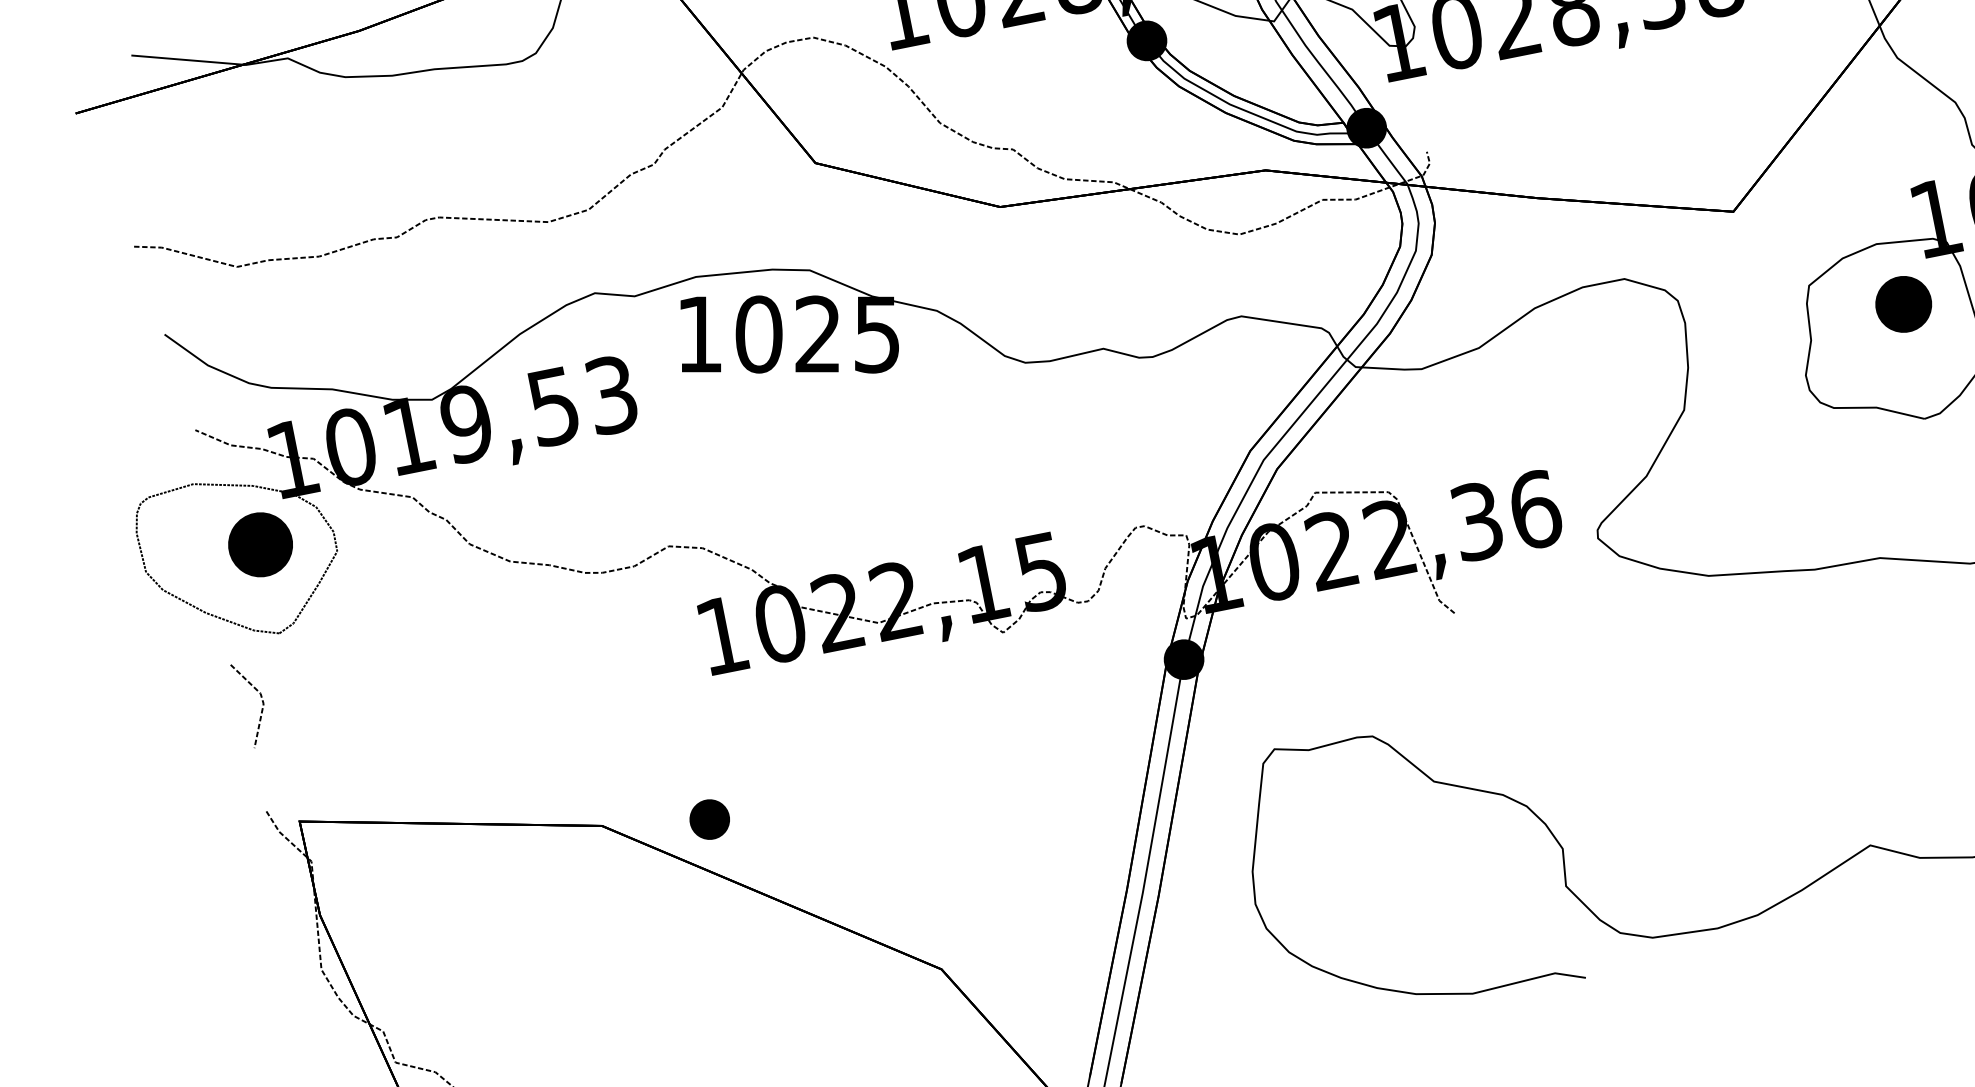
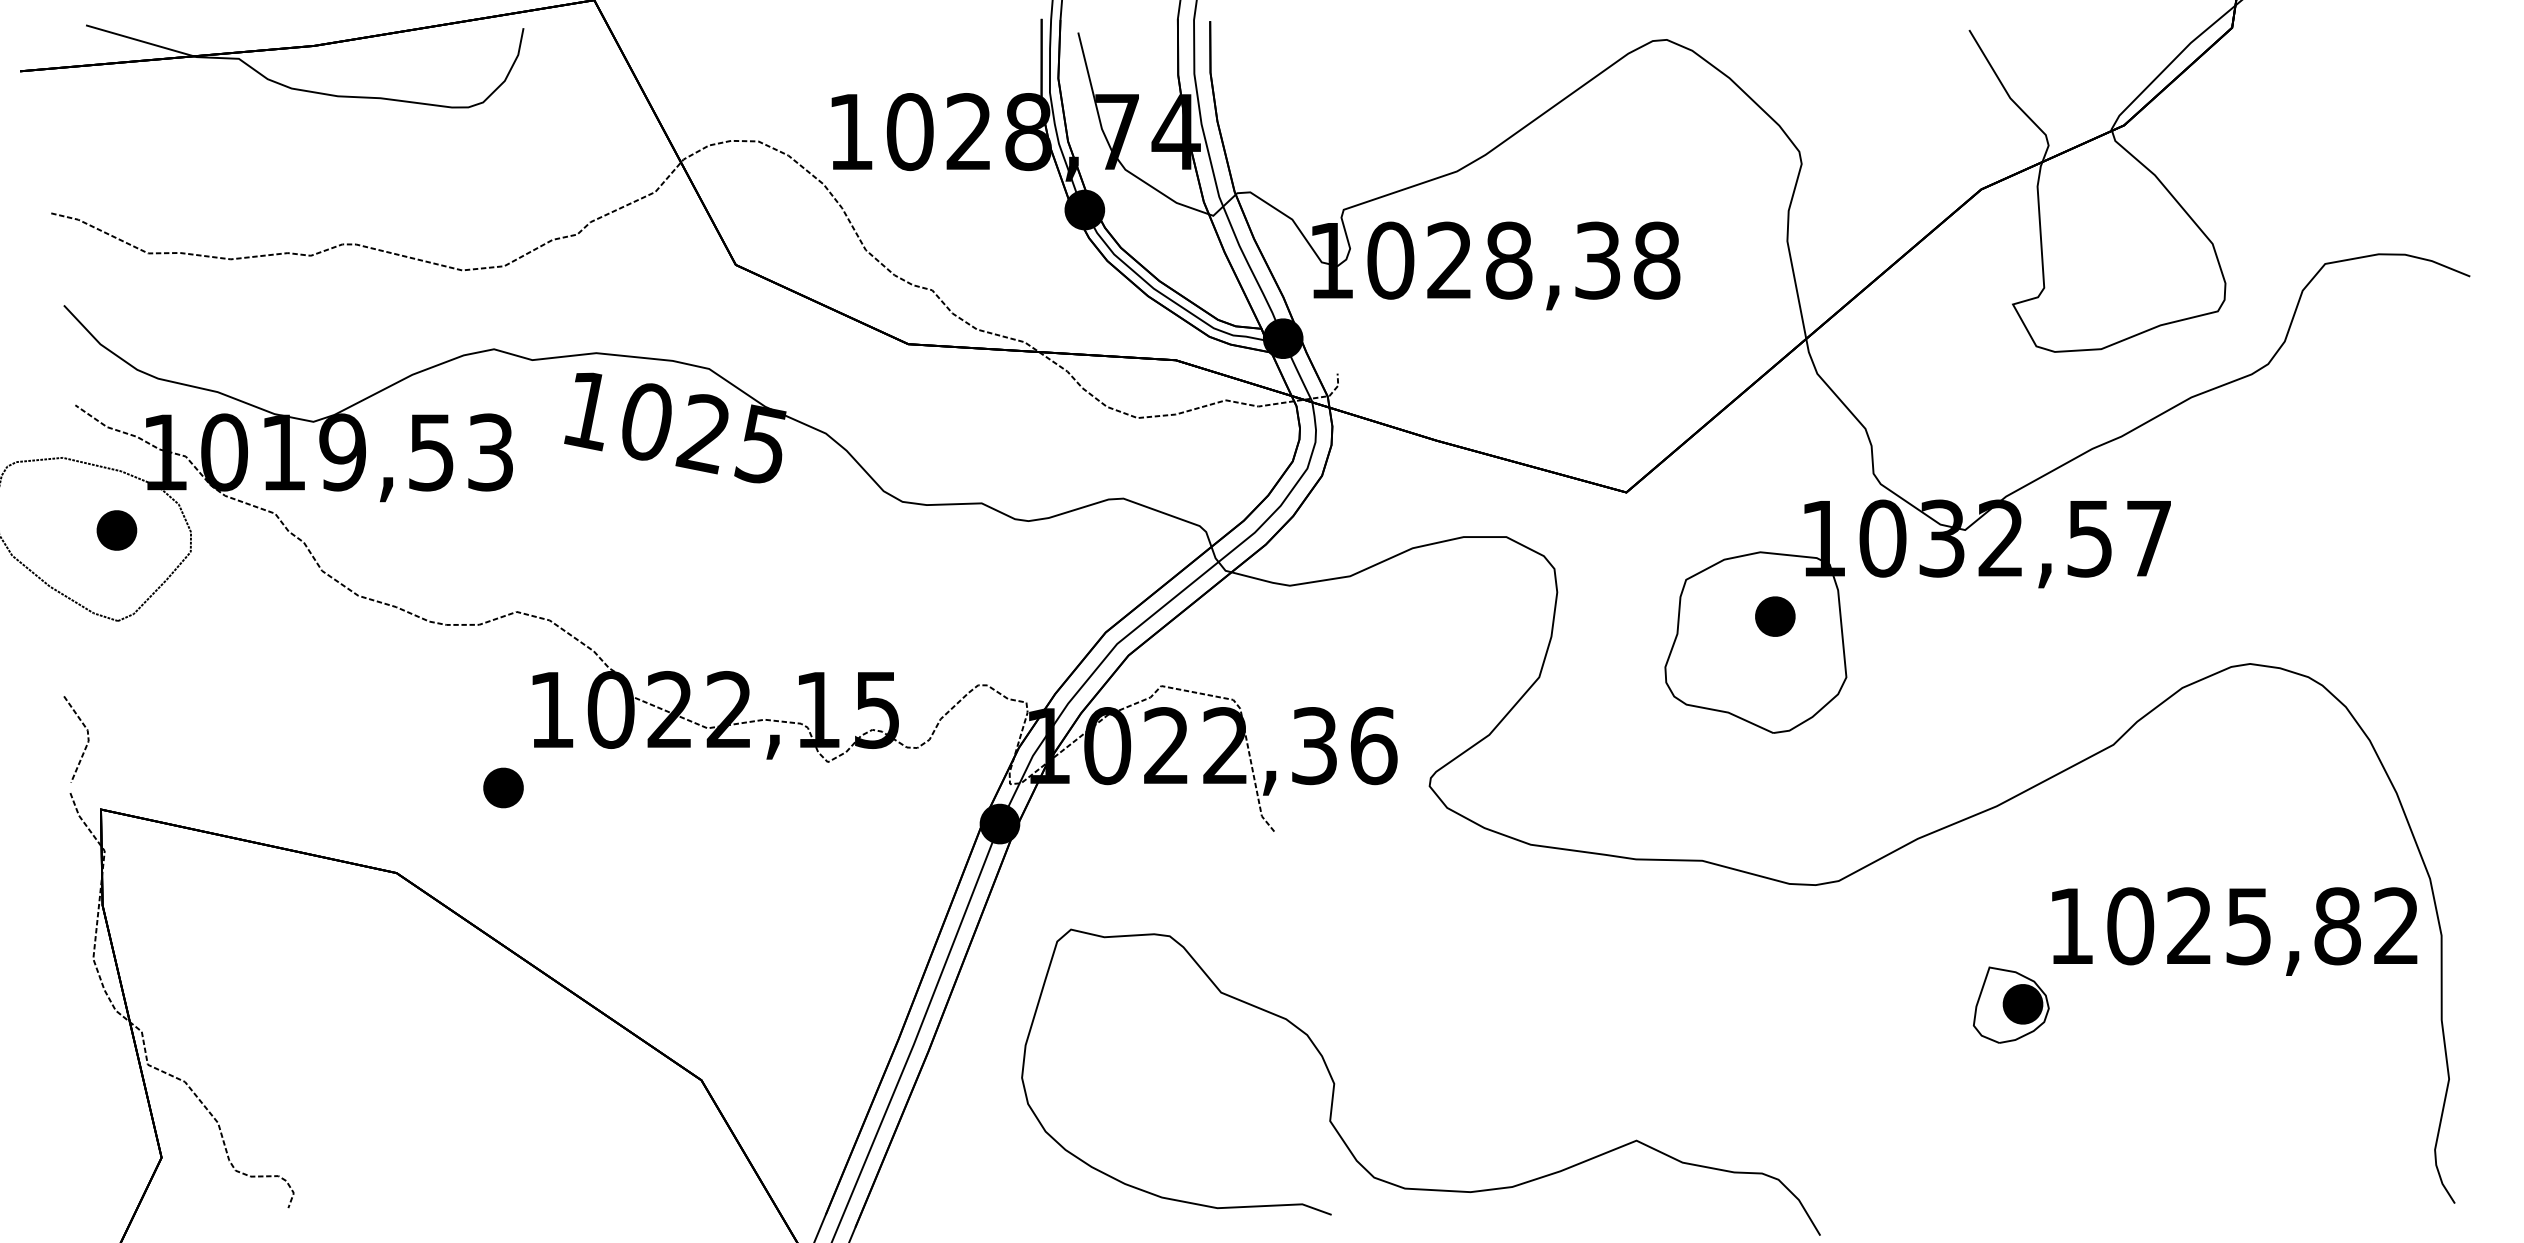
part: (1903, 304) -> (1775, 616), size x0.71
part: (260, 544) -> (116, 530), size x0.62
line: (261, 708) -> (85, 745), moved
part: (709, 819) -> (503, 787), moved

